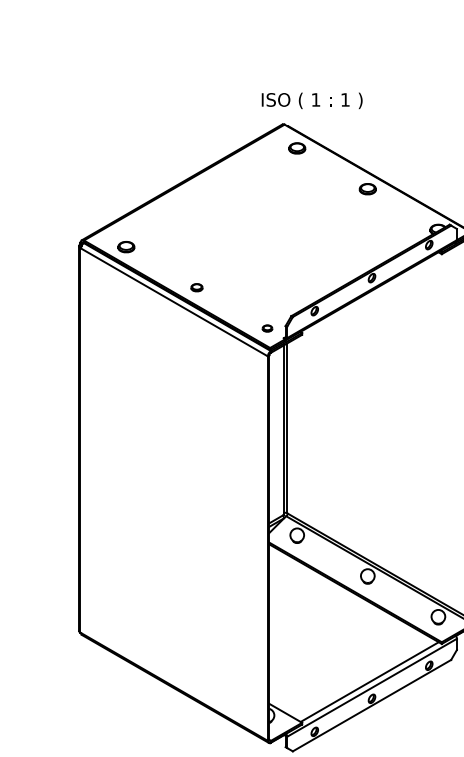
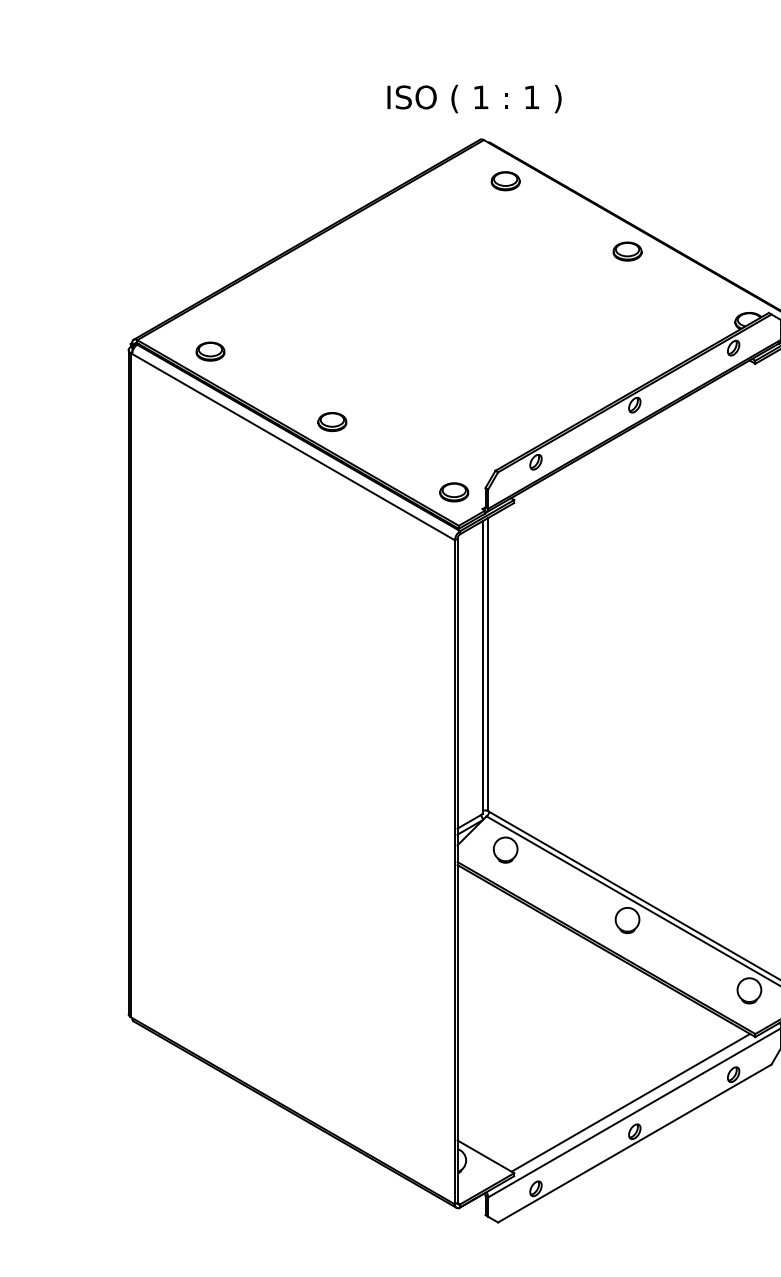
text: (311, 100) -> (473, 98), moved
part: (196, 287) -> (331, 421), size x1.43
part: (267, 328) -> (454, 492), size x1.67

